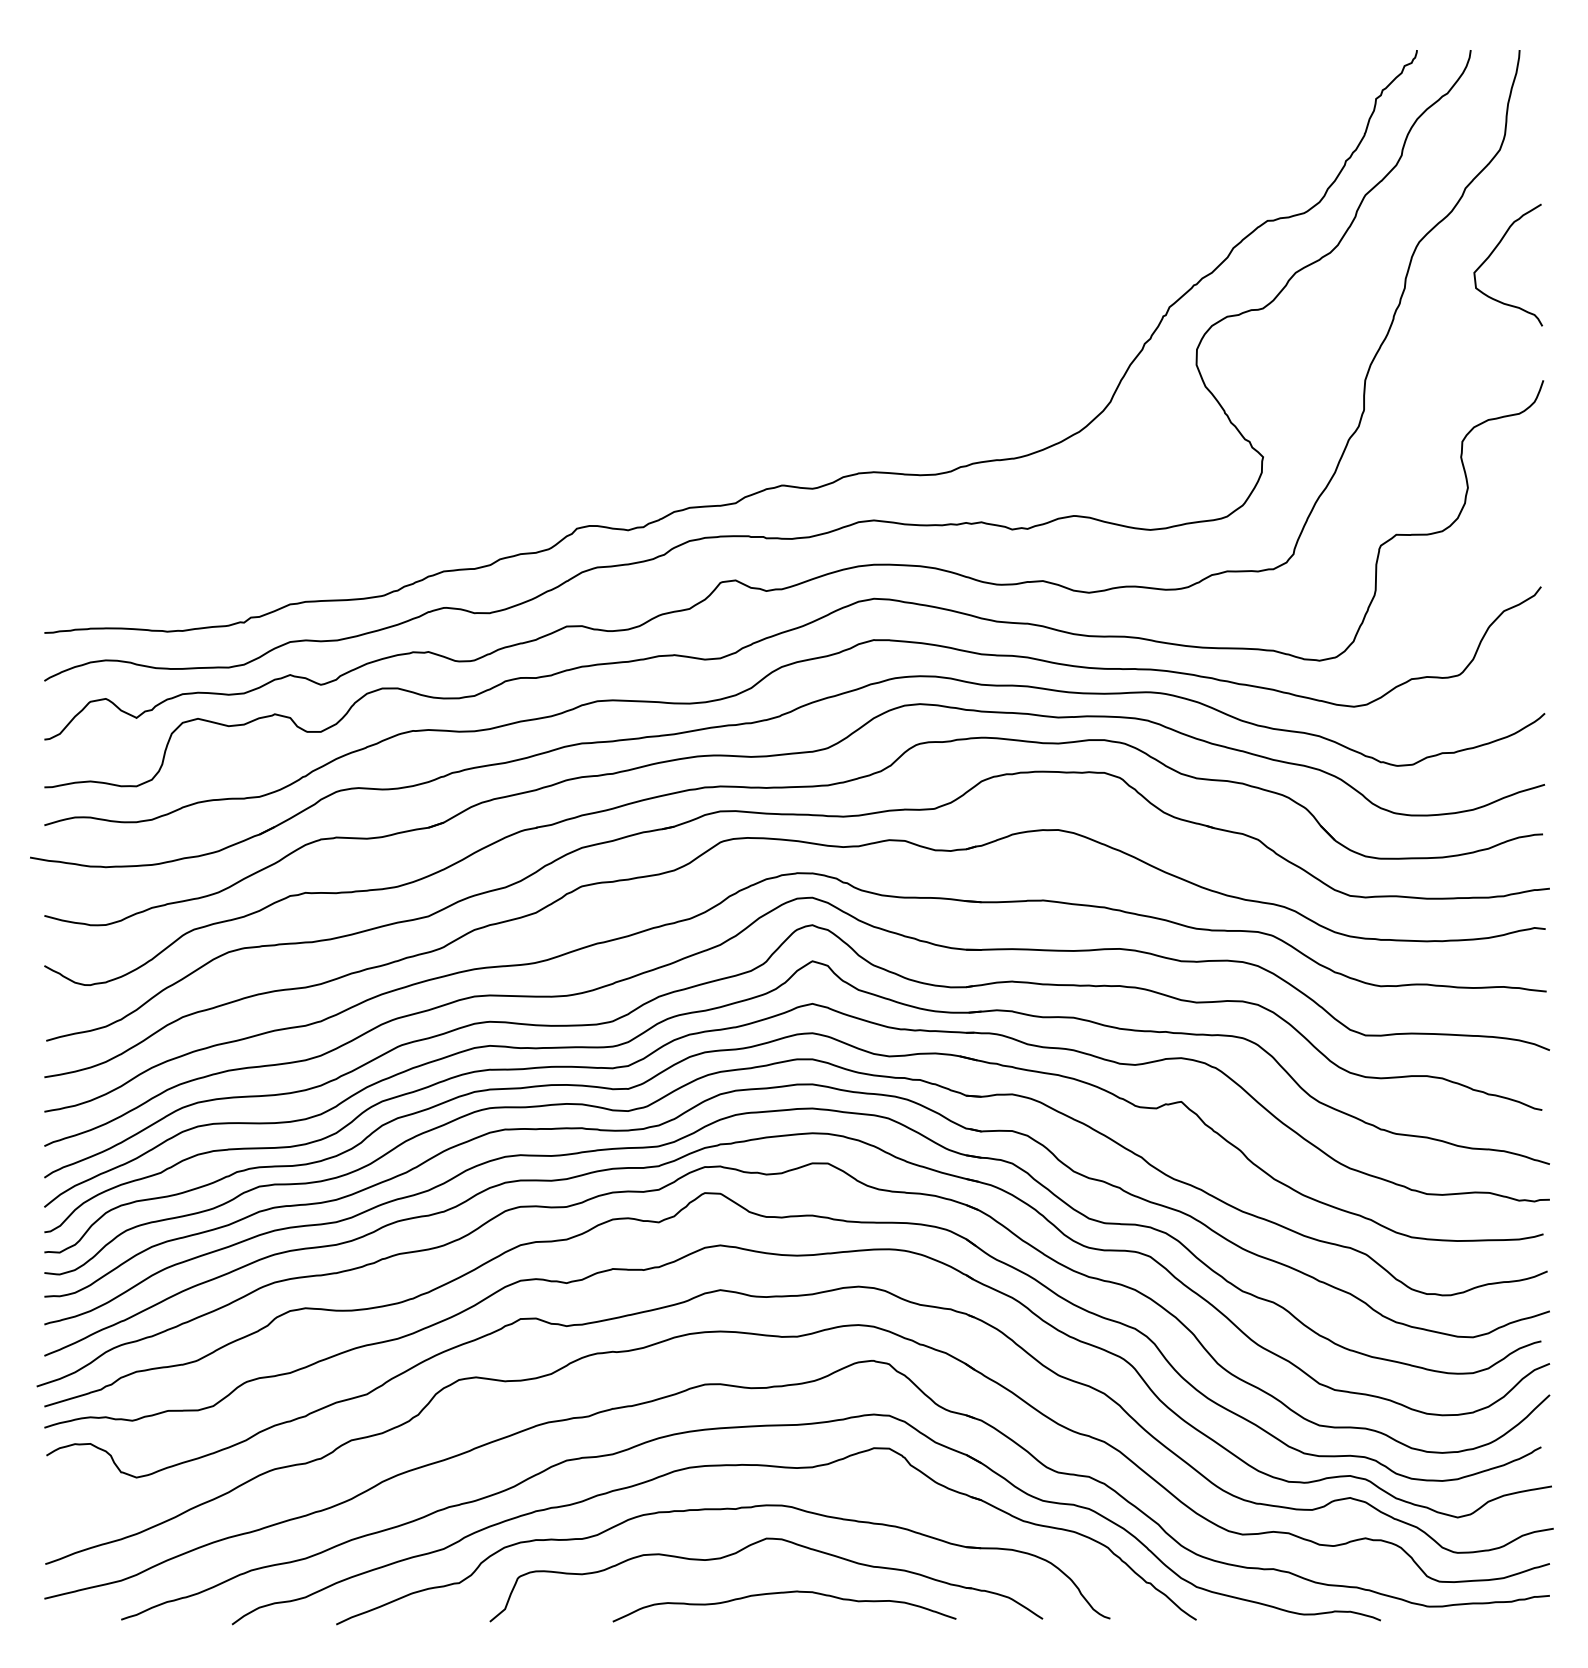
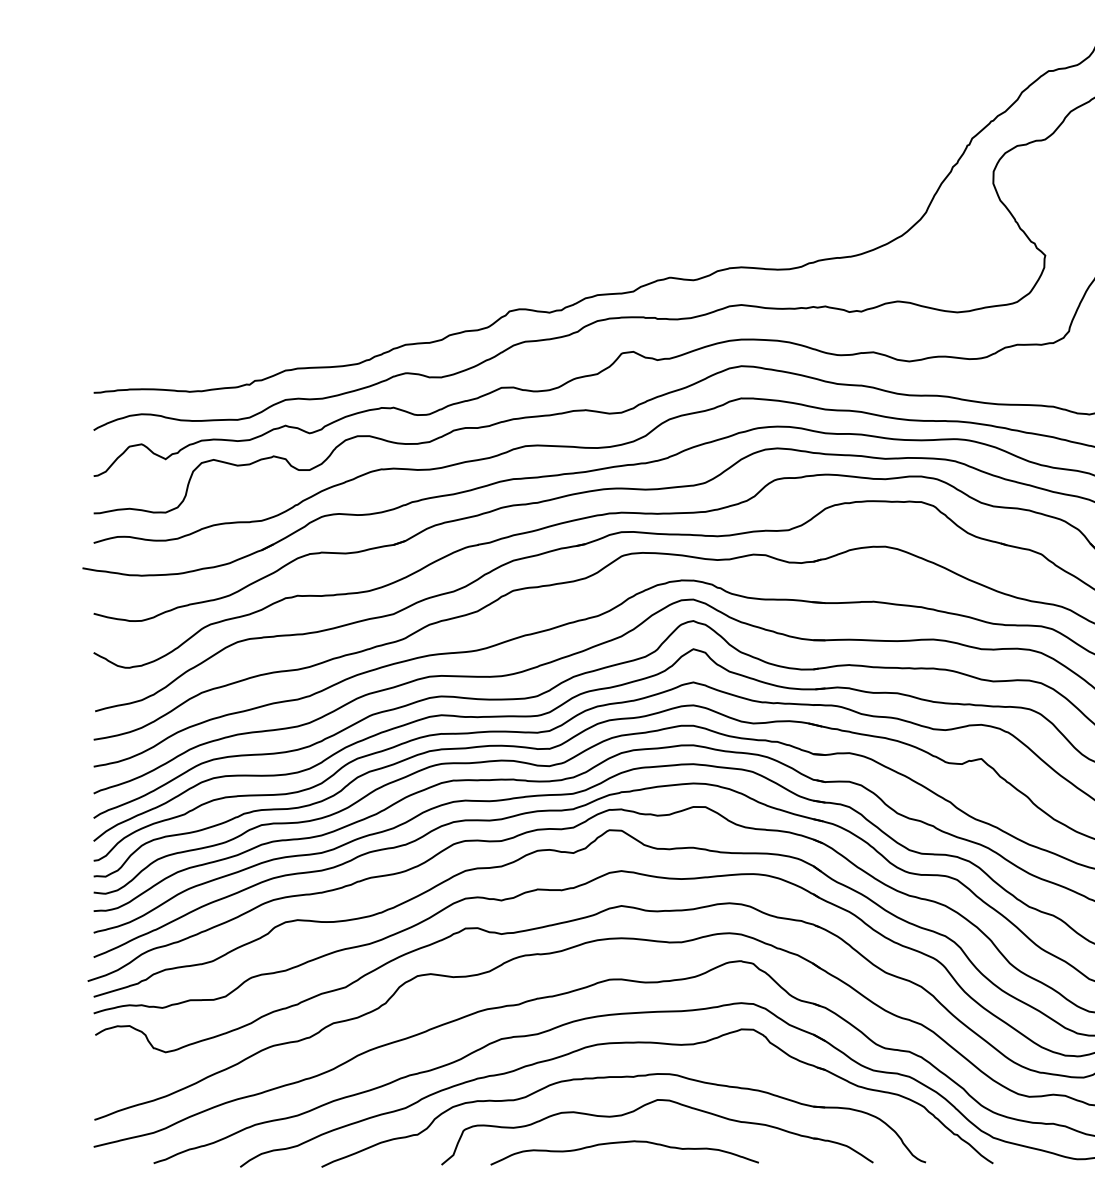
curve: (784, 1593) -> (624, 1142), moved

